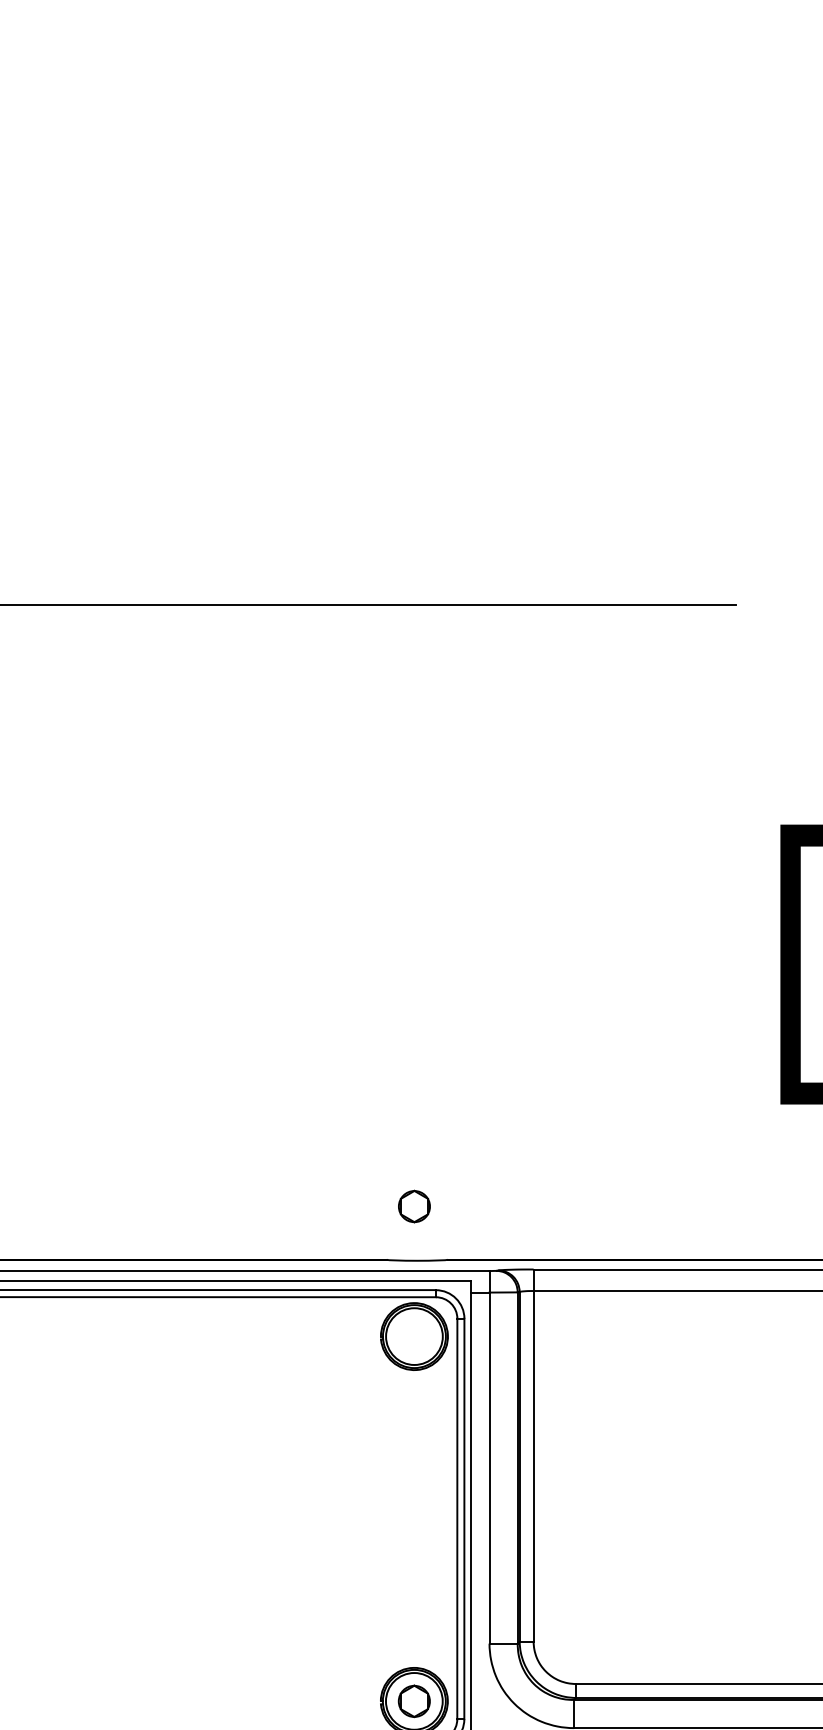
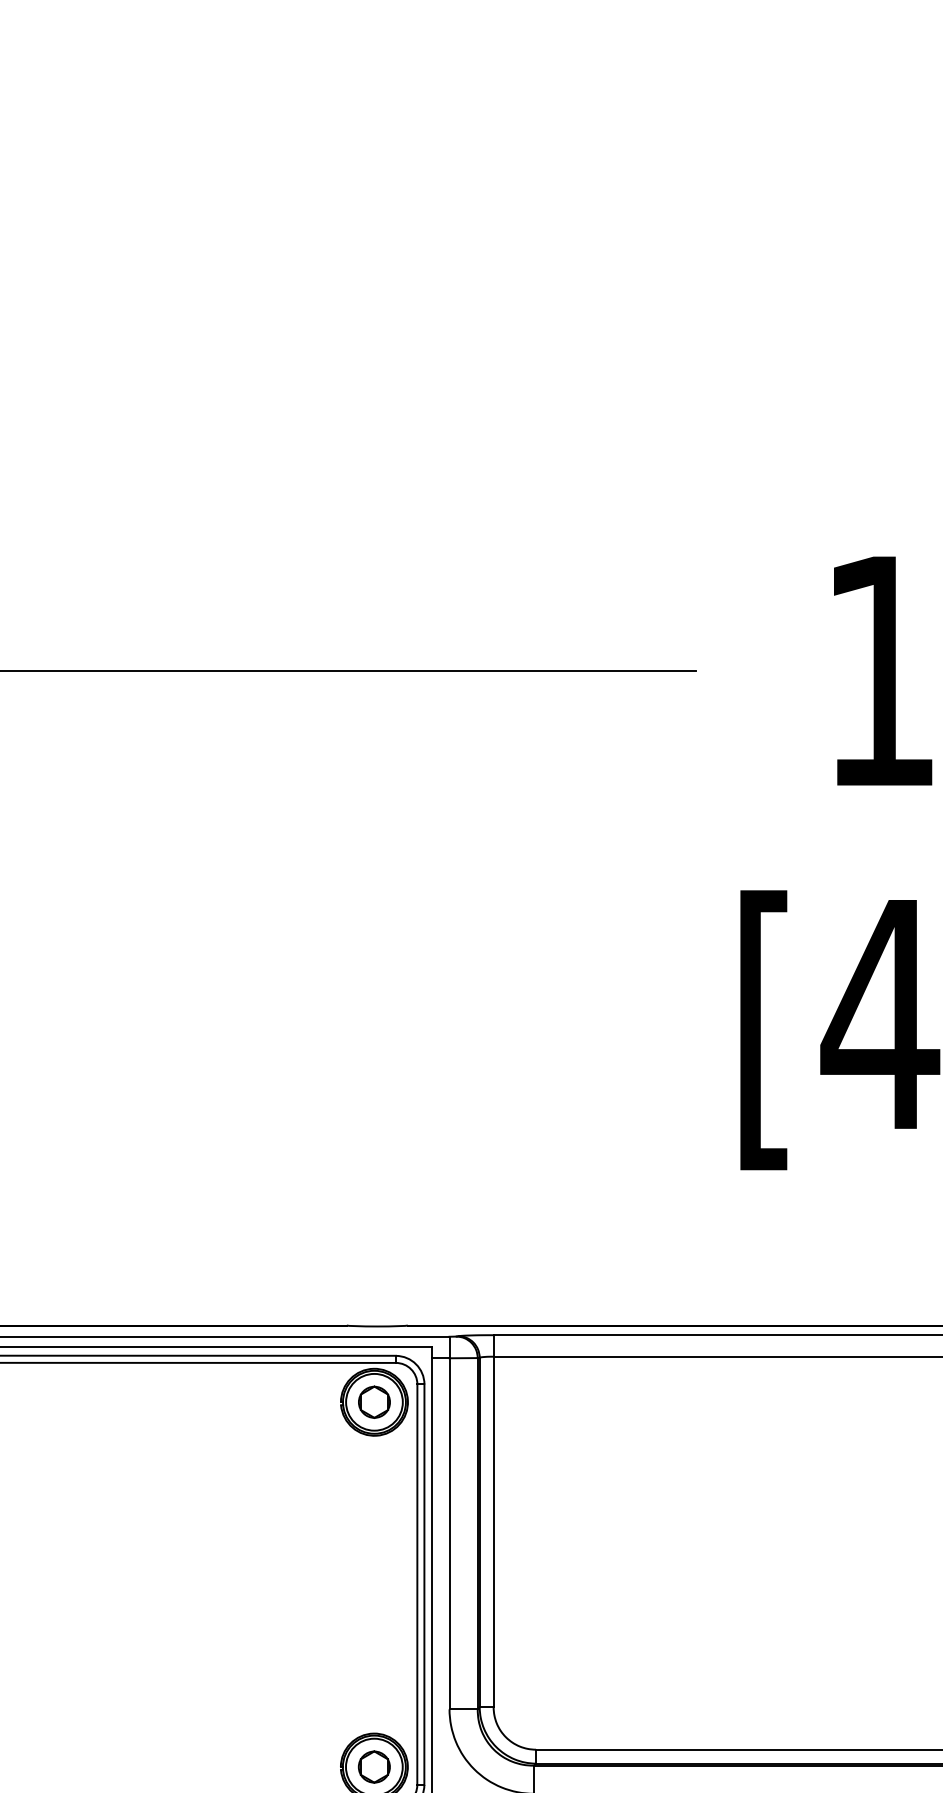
part: (414, 1205) -> (374, 1401), moved

